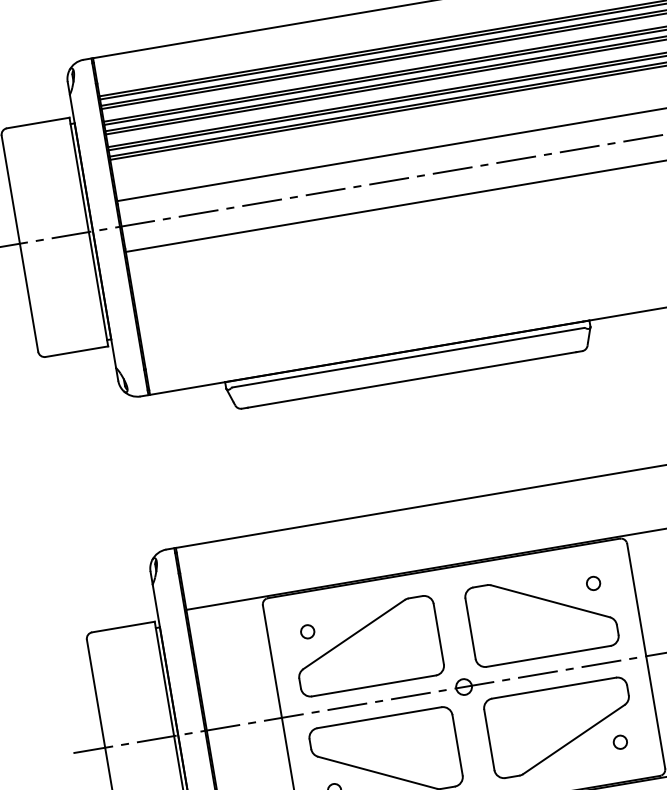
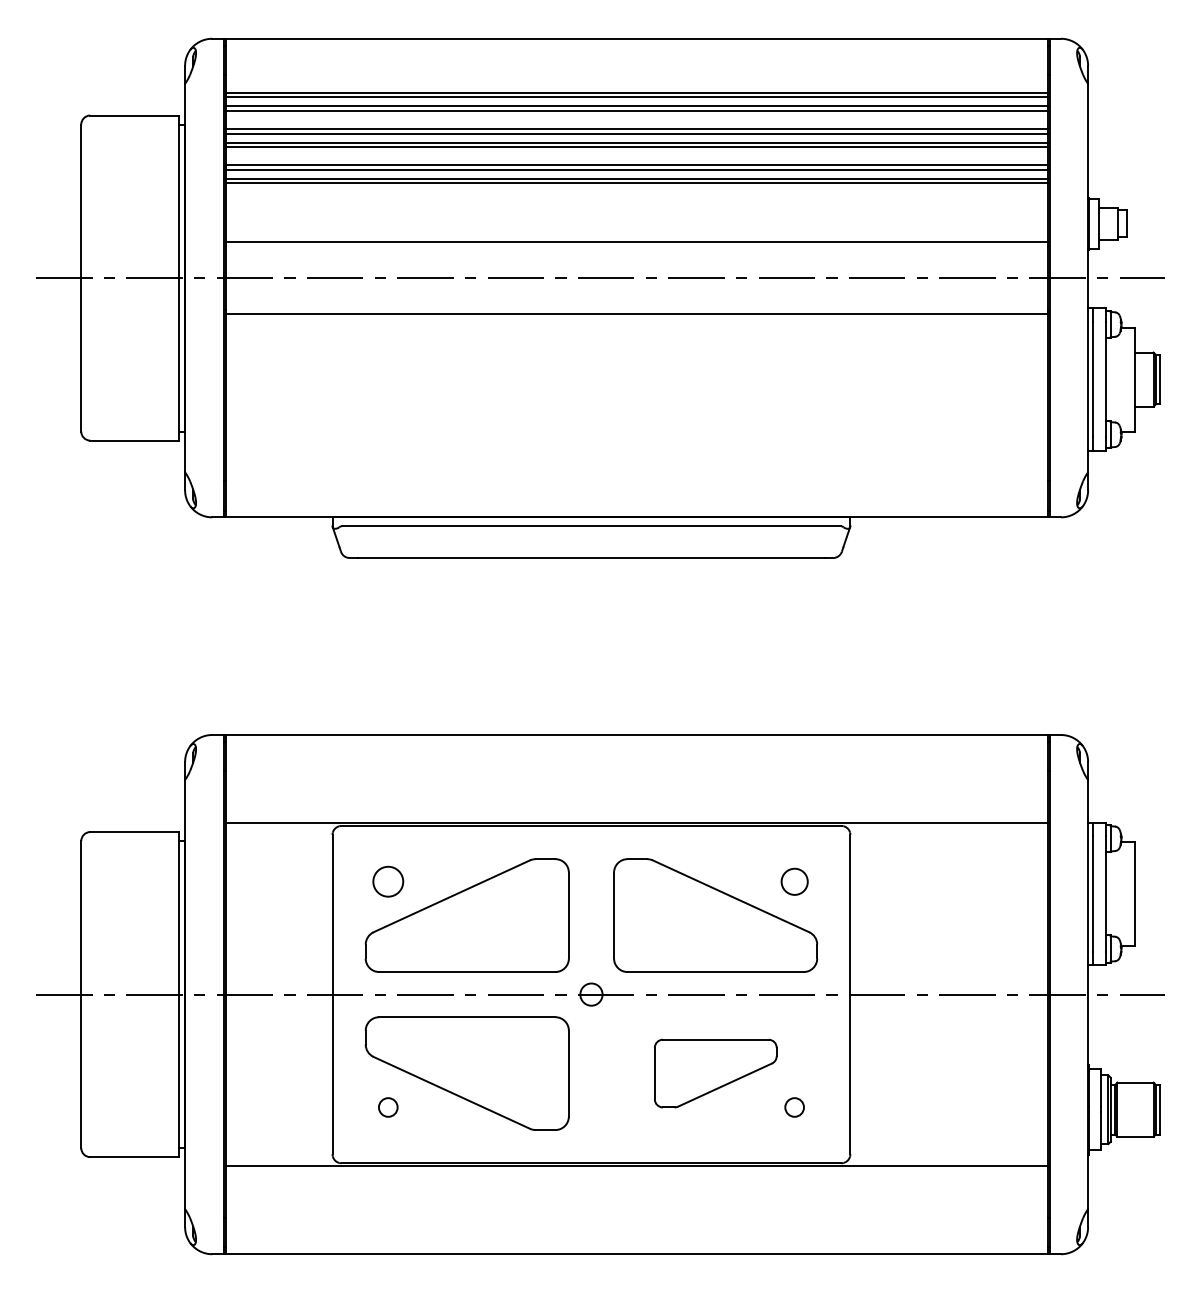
circle: (593, 583) -> (794, 881), size x1.4
circle: (307, 631) -> (387, 881), size x1.6
part: (560, 727) -> (715, 1073), size x0.6

